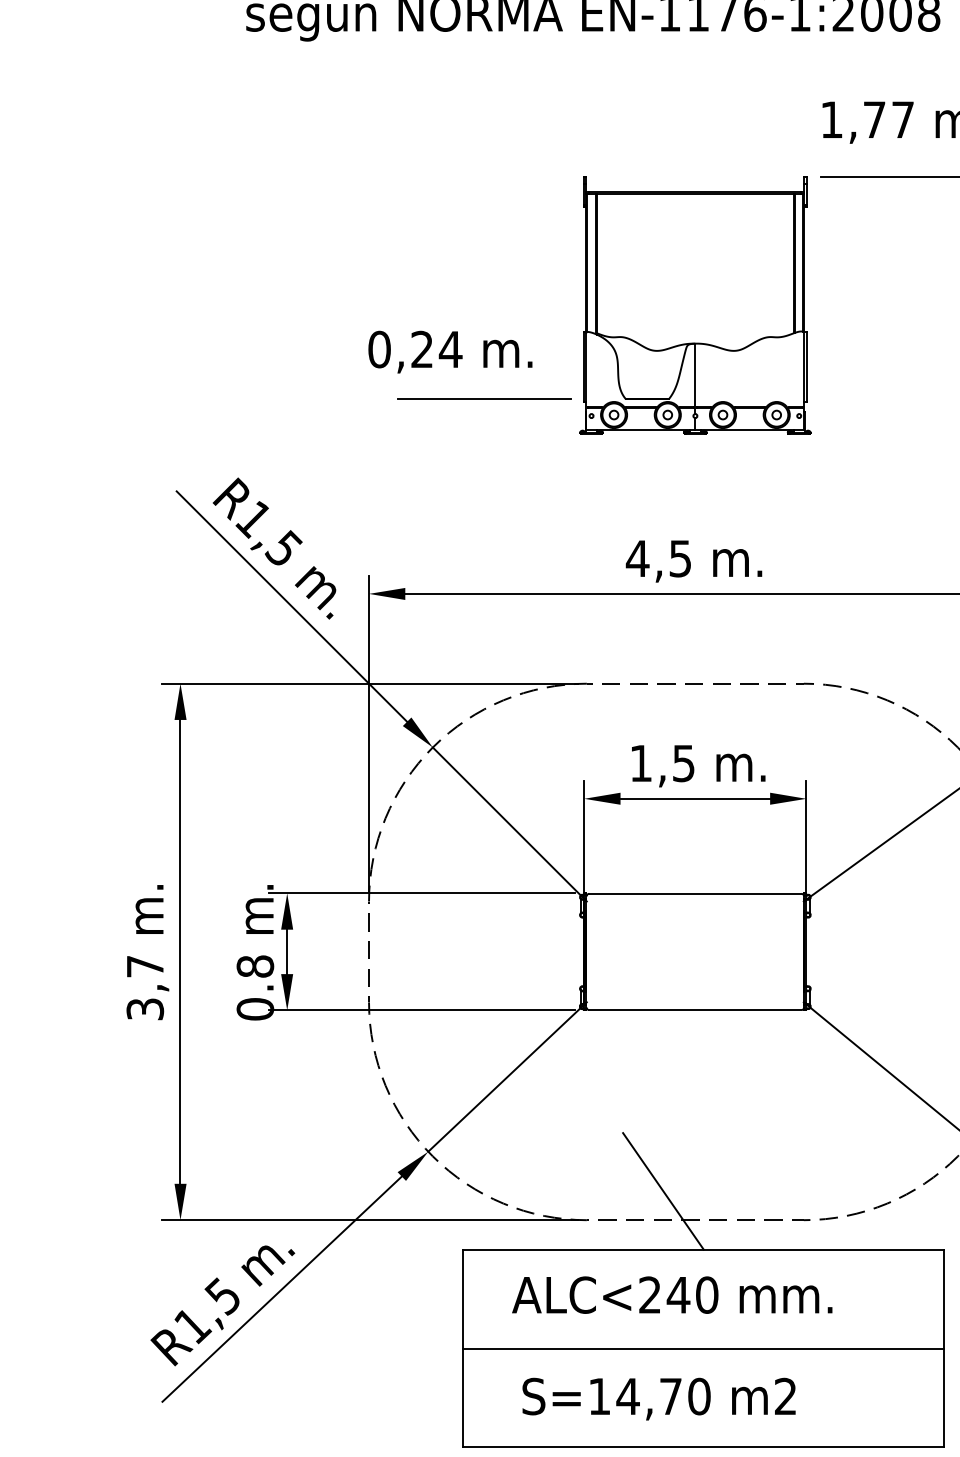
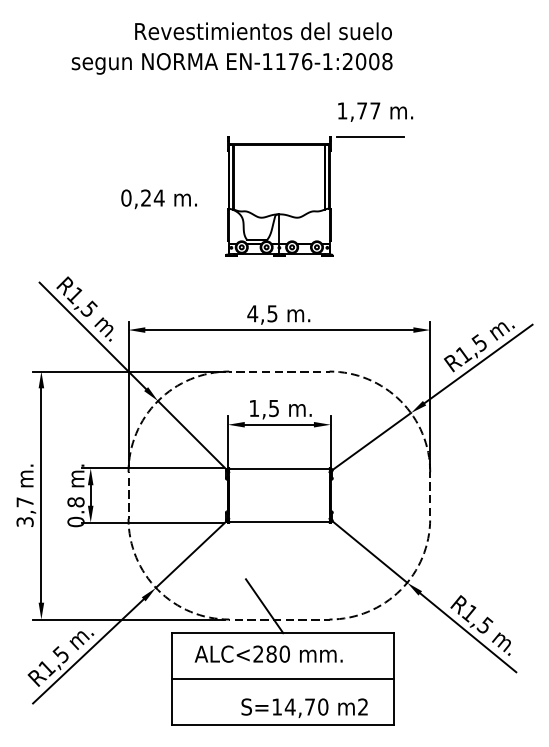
text: (448, 352) -> (158, 199), moved
line: (483, 400) -> (181, 240), removed
text: (678, 1293) -> (271, 653), ALC<240 -> ALC<280
text: (658, 1397) -> (304, 707), moved

